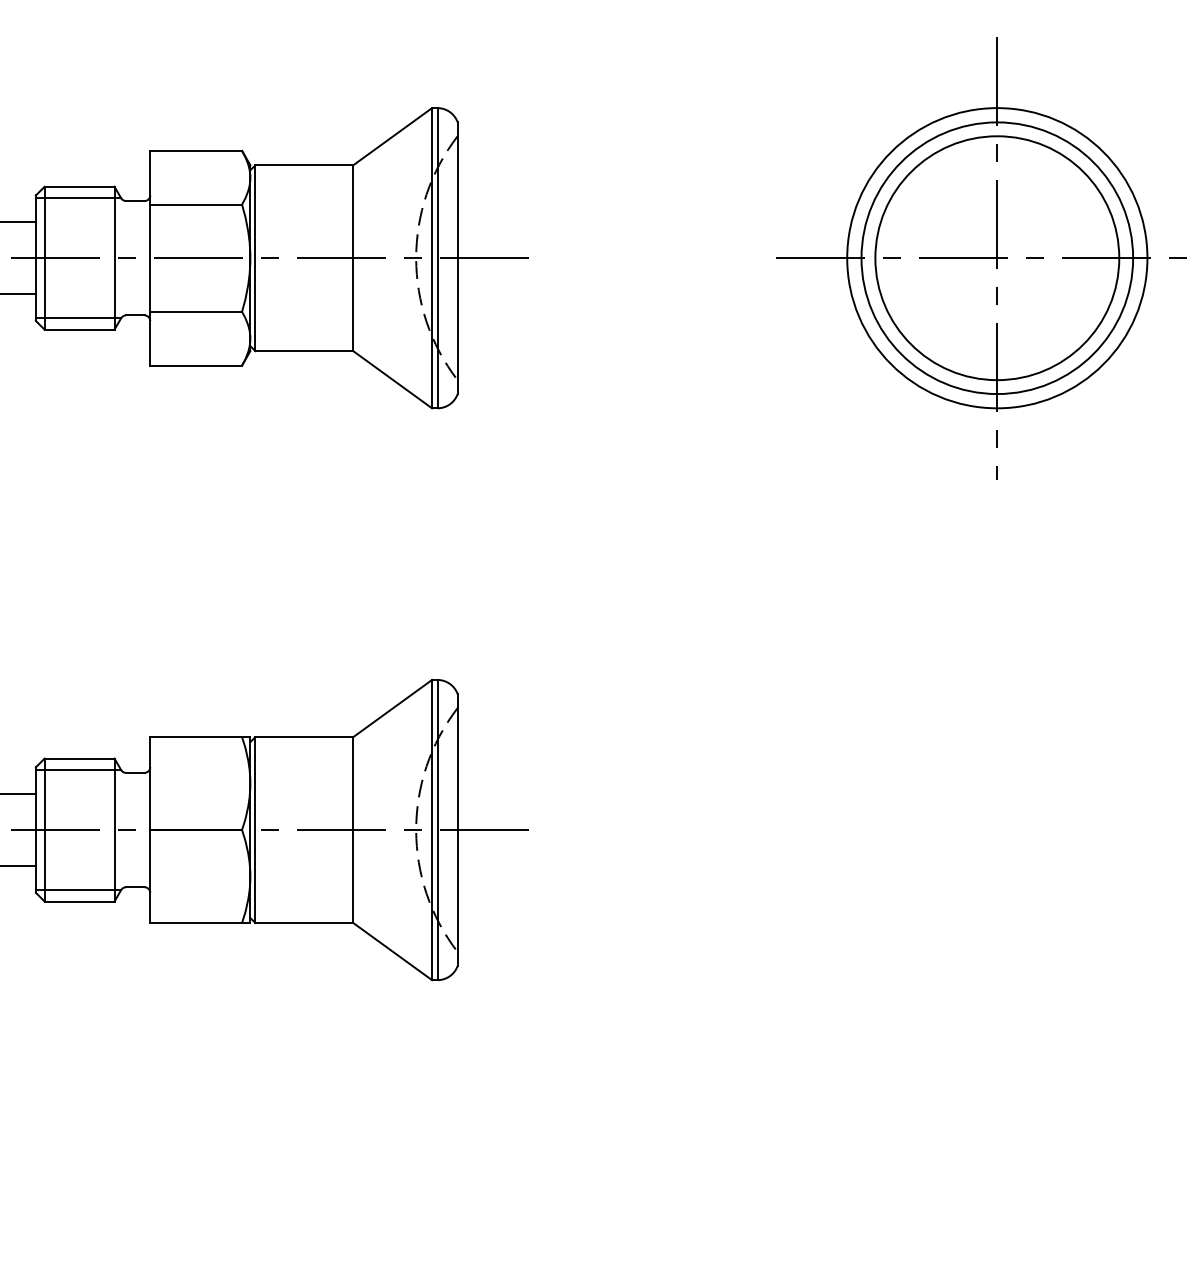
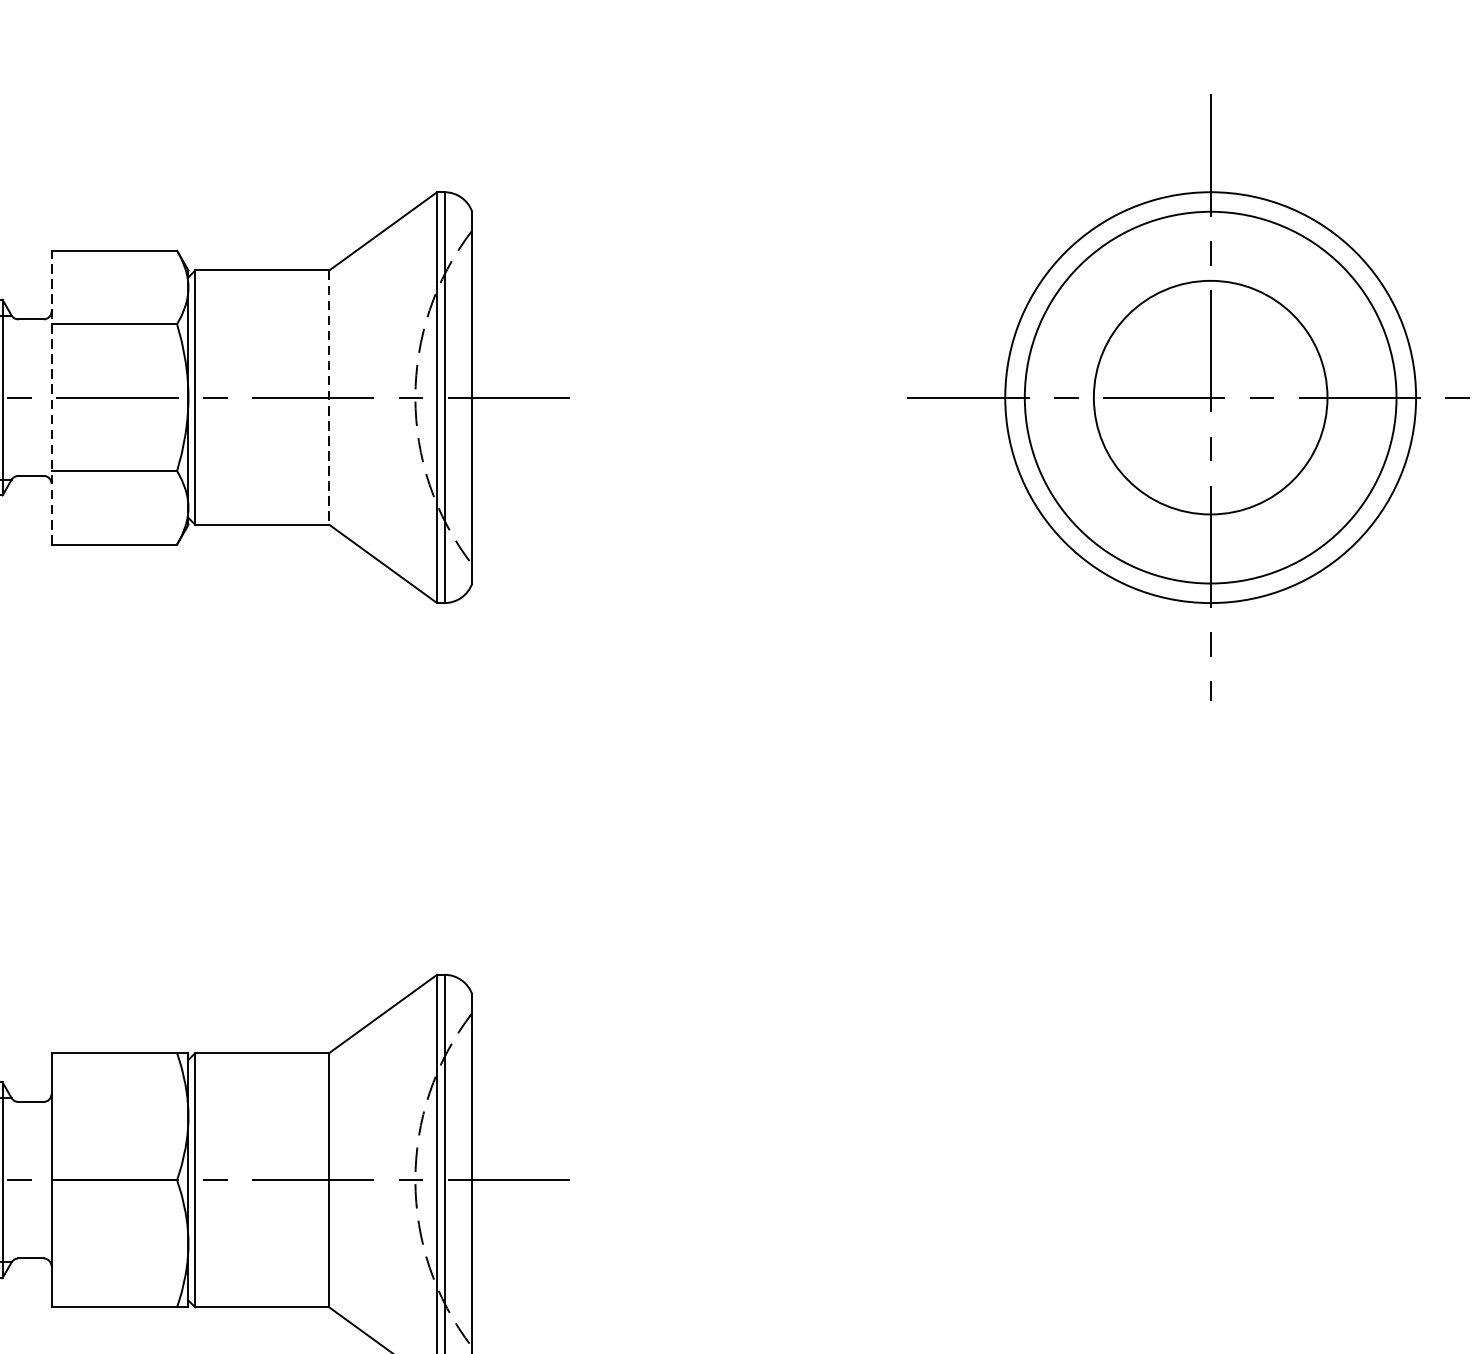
line: (150, 257) -> (51, 396), solid -> dashed
line: (353, 258) -> (329, 398), solid -> dashed
circle: (997, 258) -> (1210, 398), size x0.7

